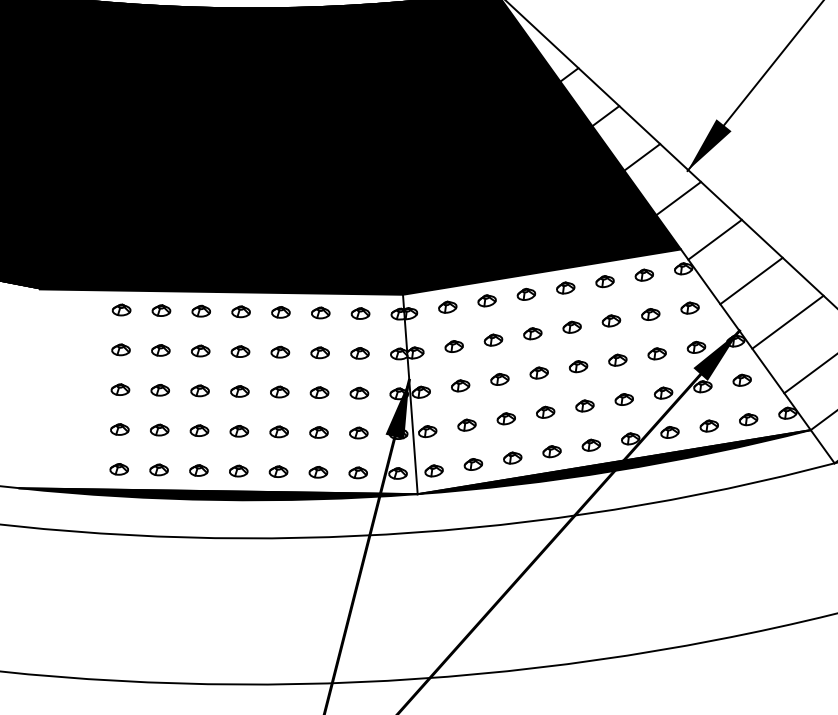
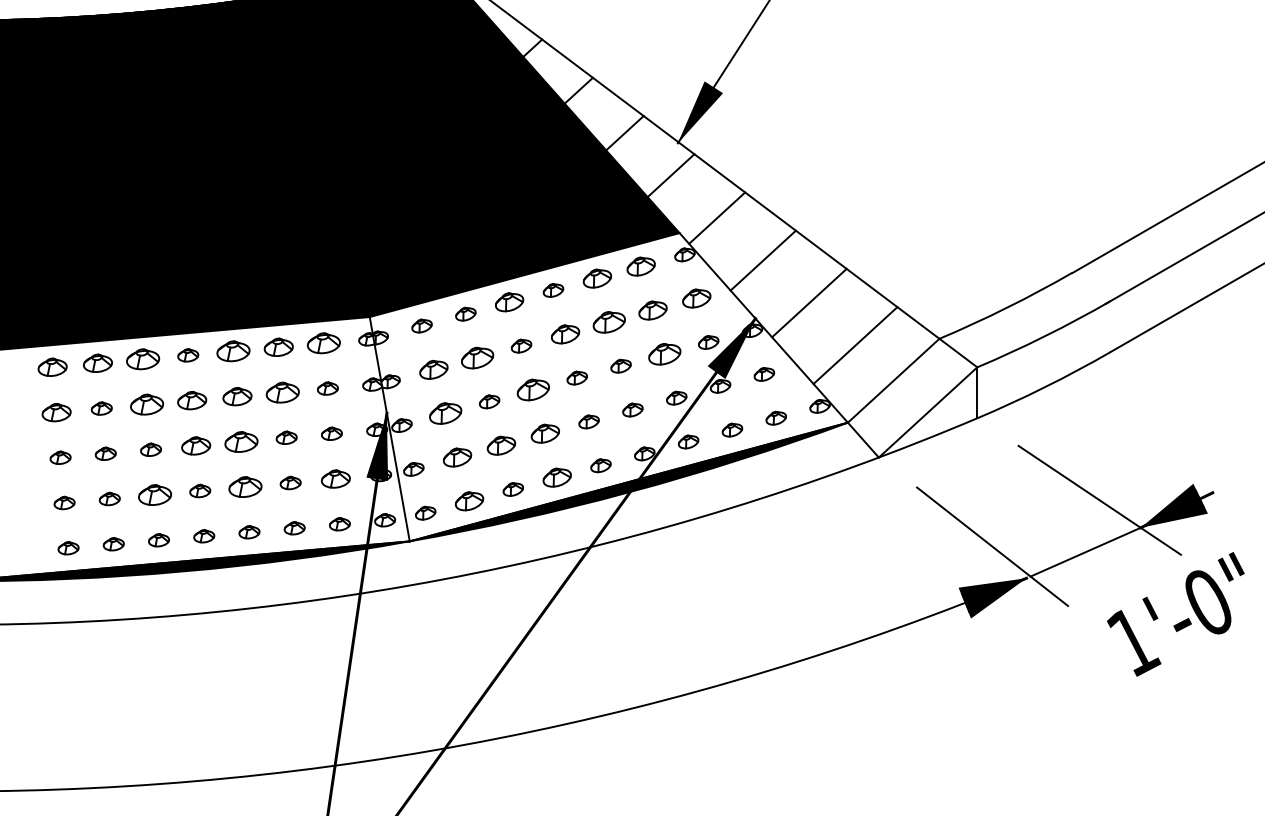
part: (643, 275) -> (640, 266), size x1.4
part: (604, 281) -> (596, 278), size x1.4
part: (526, 294) -> (509, 302), size x1.4
part: (689, 308) -> (696, 298), size x1.4
part: (121, 310) -> (52, 367), size x1.4
part: (161, 310) -> (97, 363), size x1.4
part: (200, 311) -> (142, 359), size x1.6
part: (280, 312) -> (233, 351), size x1.6
part: (320, 313) -> (278, 347), size x1.4
part: (360, 313) -> (323, 343), size x1.6
part: (650, 314) -> (652, 310), size x1.4
part: (610, 321) -> (608, 322), size x1.6
part: (571, 326) -> (564, 333), size x1.4
part: (493, 339) -> (477, 357), size x1.6
part: (453, 346) -> (433, 369), size x1.4
part: (120, 349) -> (56, 412), size x1.4
part: (200, 350) -> (146, 404), size x1.6
part: (240, 351) -> (192, 400), size x1.4
part: (280, 352) -> (237, 396), size x1.4
part: (320, 352) -> (282, 392), size x1.6
part: (656, 354) -> (664, 354), size x1.6
part: (539, 372) -> (533, 389), size x1.6
part: (460, 385) -> (445, 413), size x1.6
part: (240, 391) -> (196, 445), size x1.4
part: (279, 391) -> (241, 441), size x1.6
part: (545, 412) -> (544, 433), size x1.4
part: (506, 418) -> (501, 445), size x1.4
part: (466, 425) -> (457, 457), size x1.4
part: (199, 430) -> (154, 494), size x1.6
part: (279, 431) -> (245, 486), size x1.6
part: (358, 432) -> (335, 478), size x1.4
part: (551, 451) -> (556, 477), size x1.4
part: (473, 464) -> (469, 501), size x1.4

